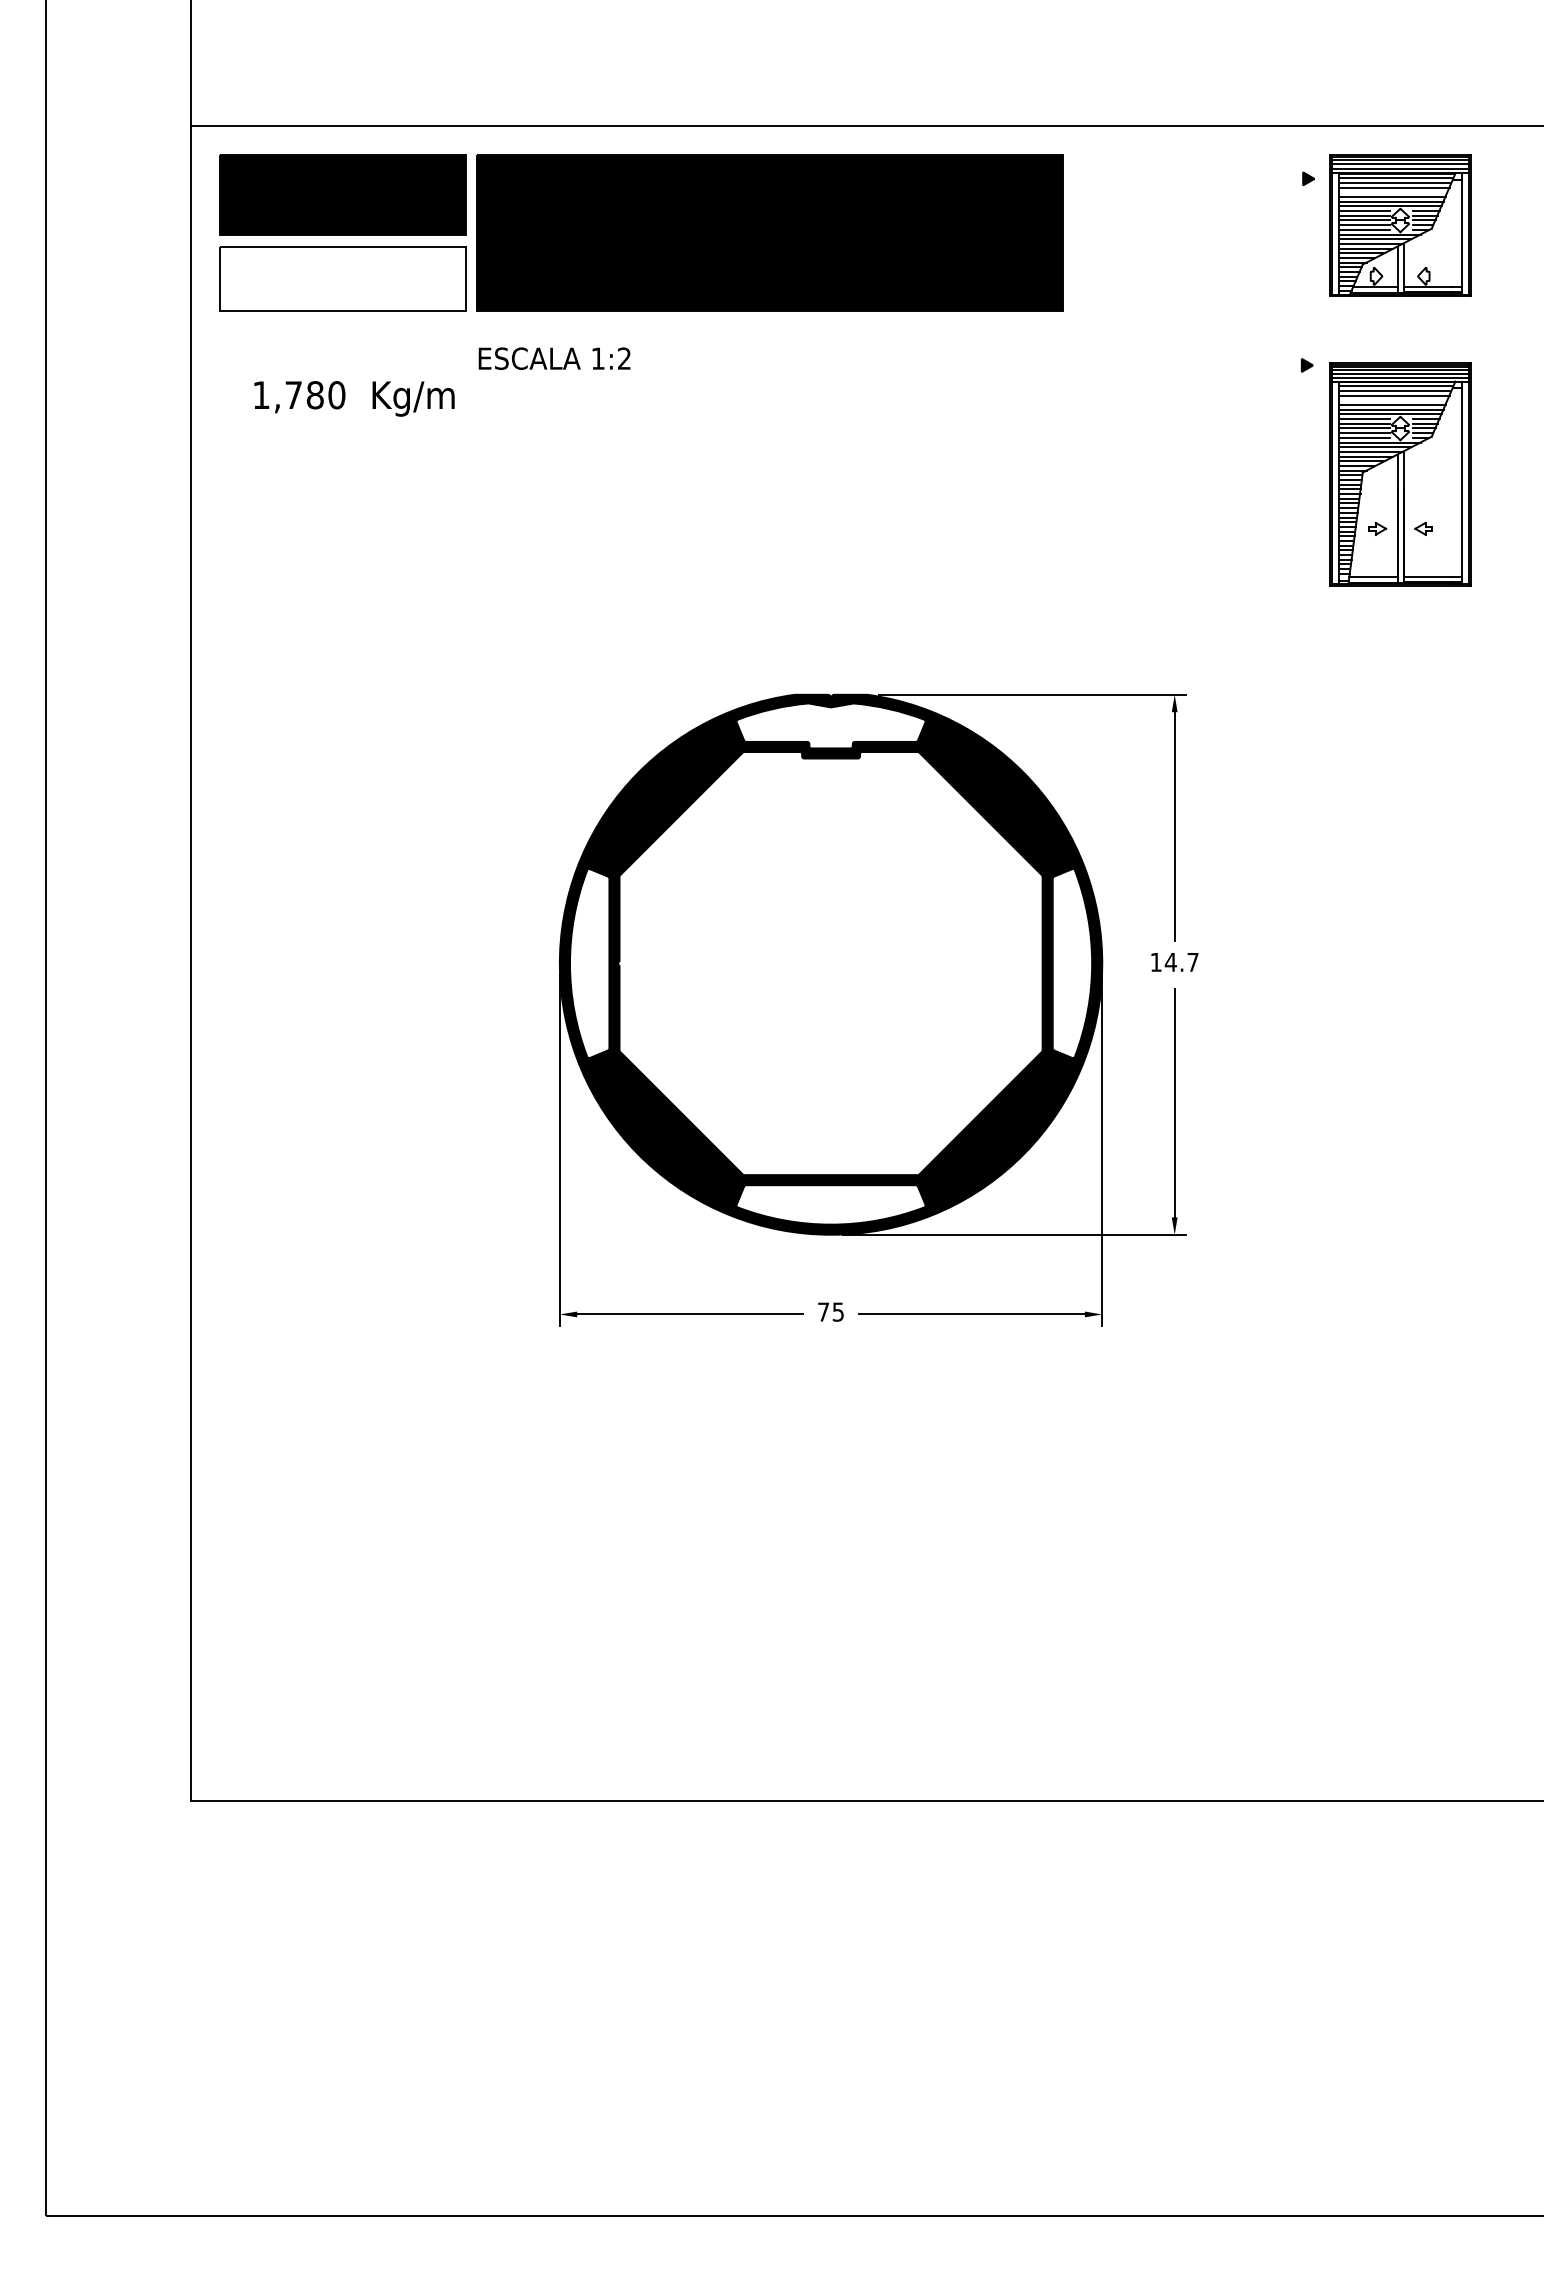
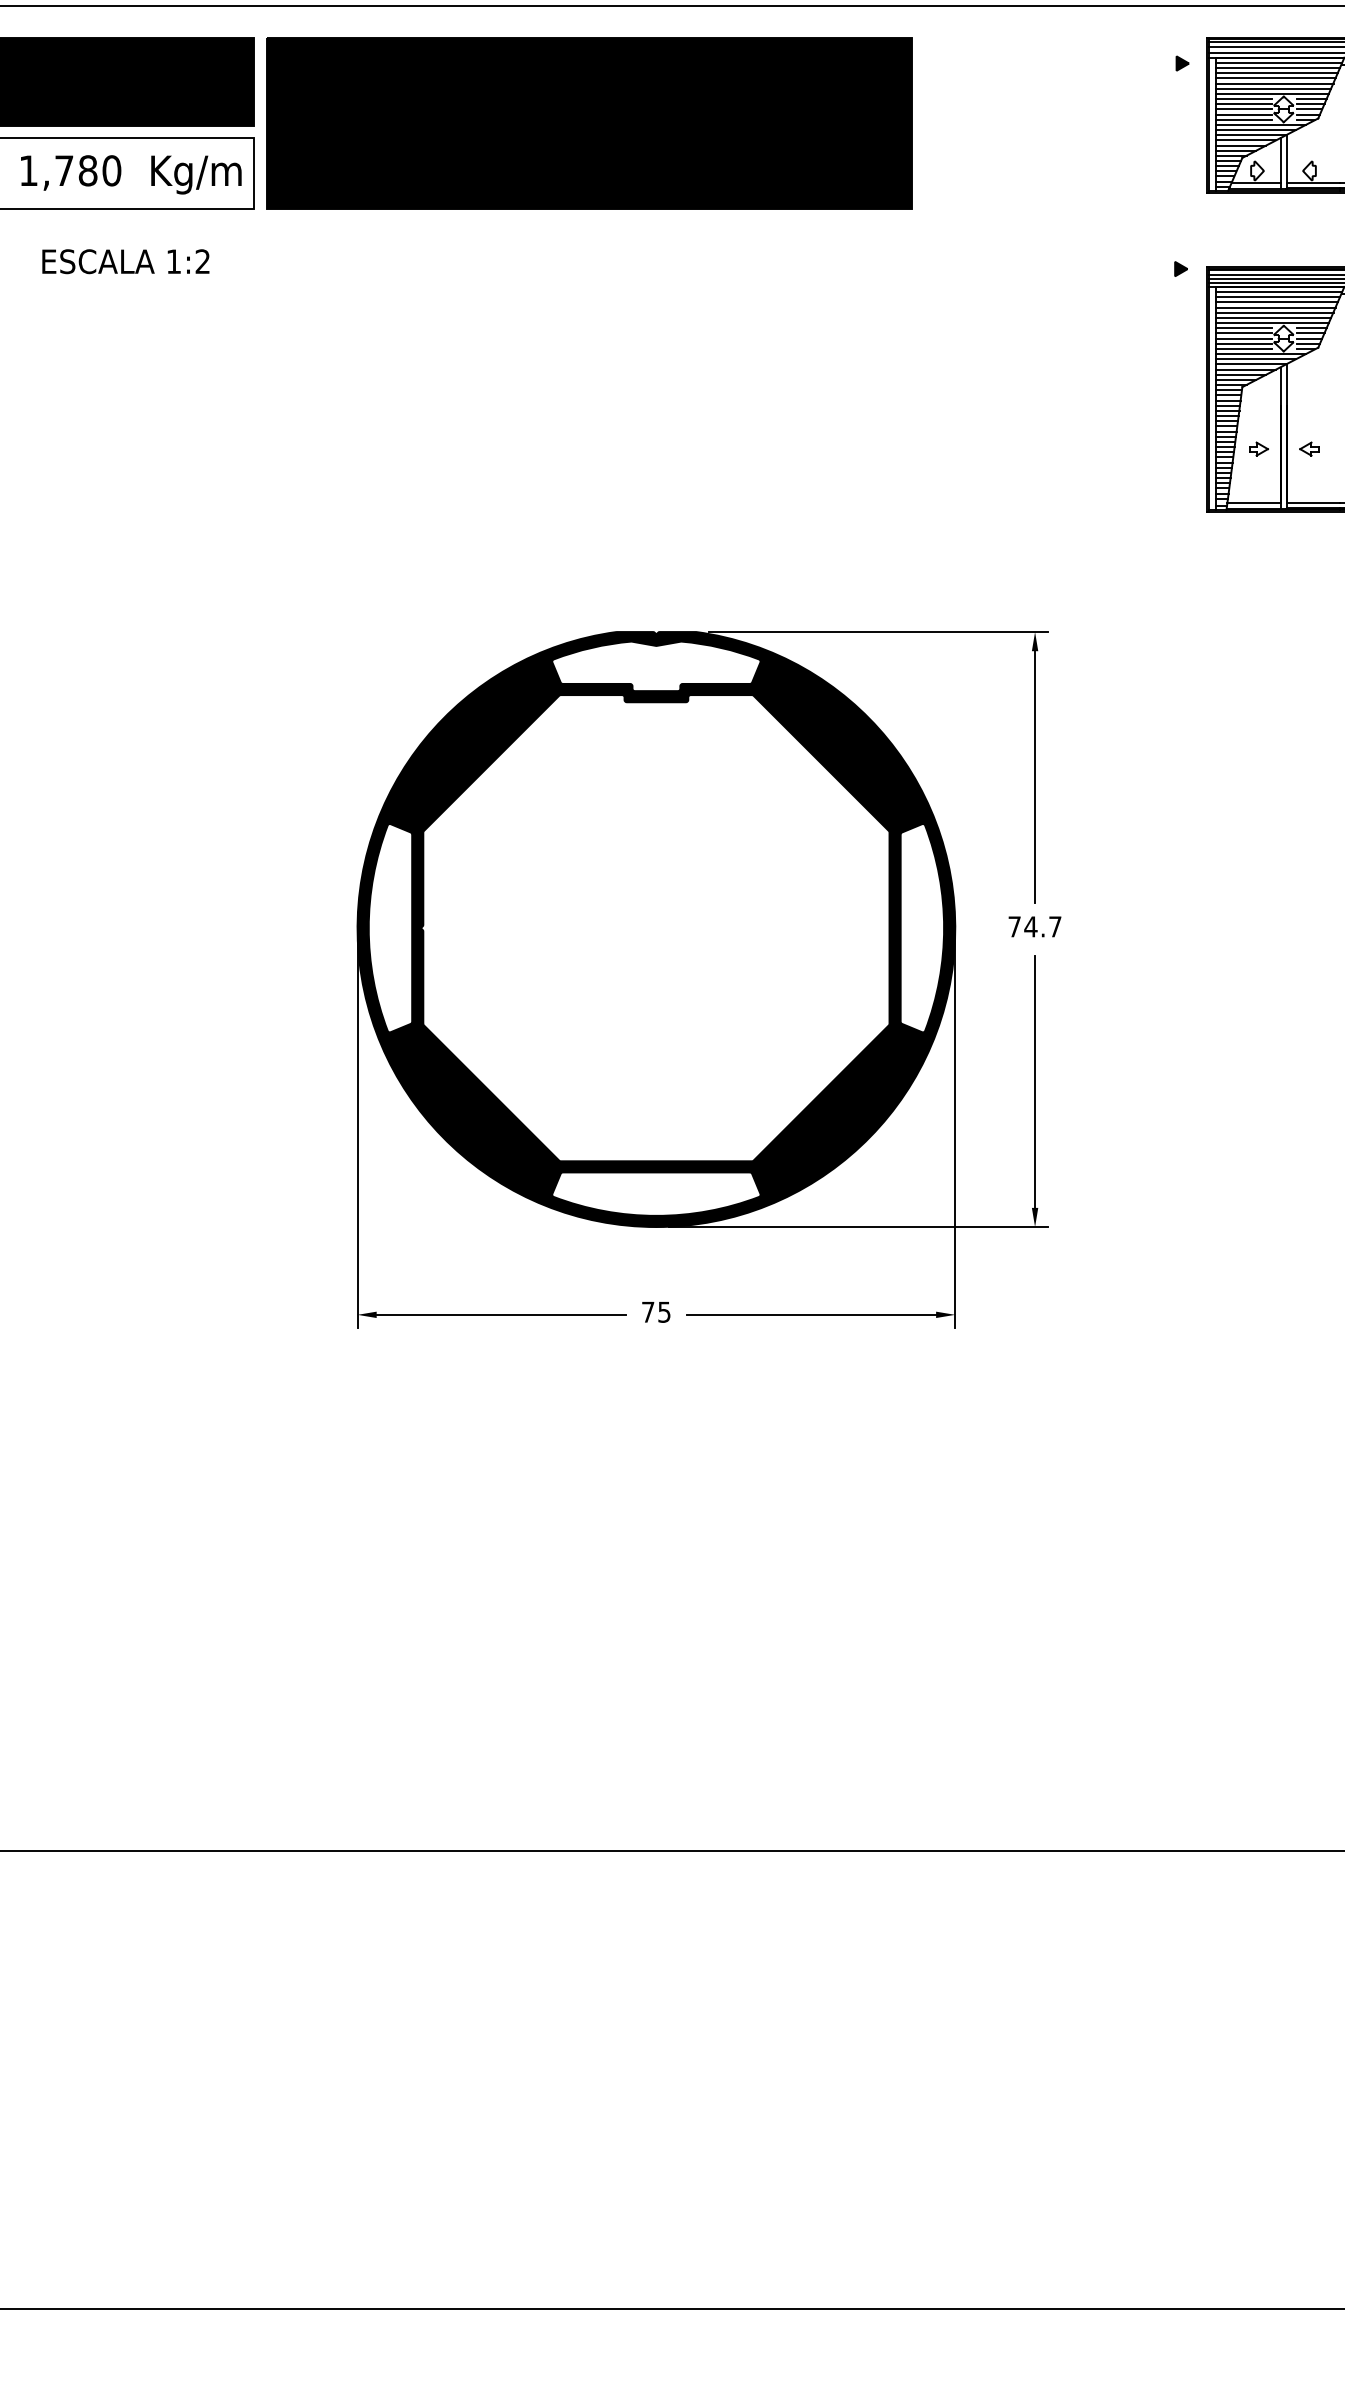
line: (1392, 192) -> (1275, 78), added
text: (554, 358) -> (125, 261), moved
text: (354, 398) -> (131, 174), moved
line: (1392, 400) -> (1275, 307), added
text: (1155, 962) -> (1013, 927), 14.7 -> 74.7

